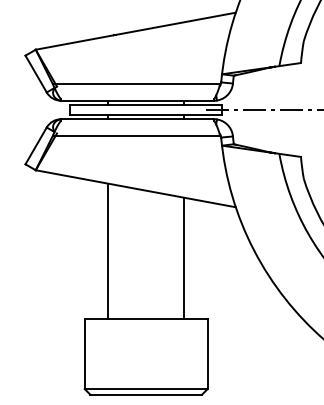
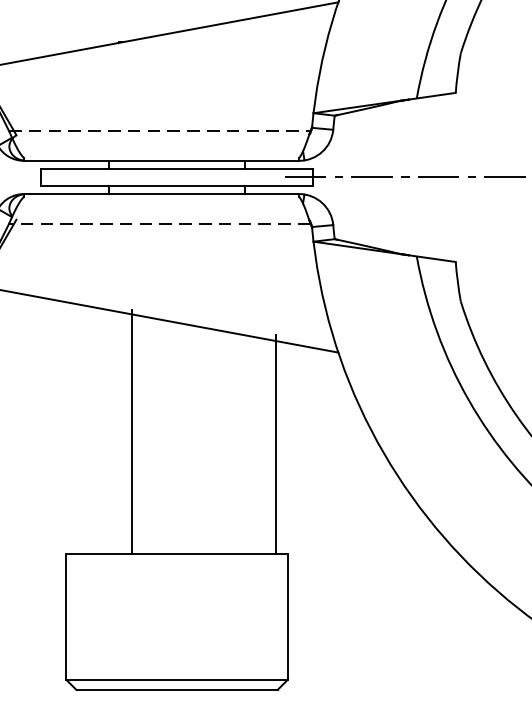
line: (136, 84) -> (159, 131), solid -> dashed
line: (136, 135) -> (159, 223), solid -> dashed
line: (108, 250) -> (132, 430), moved
line: (184, 257) -> (276, 443), moved

